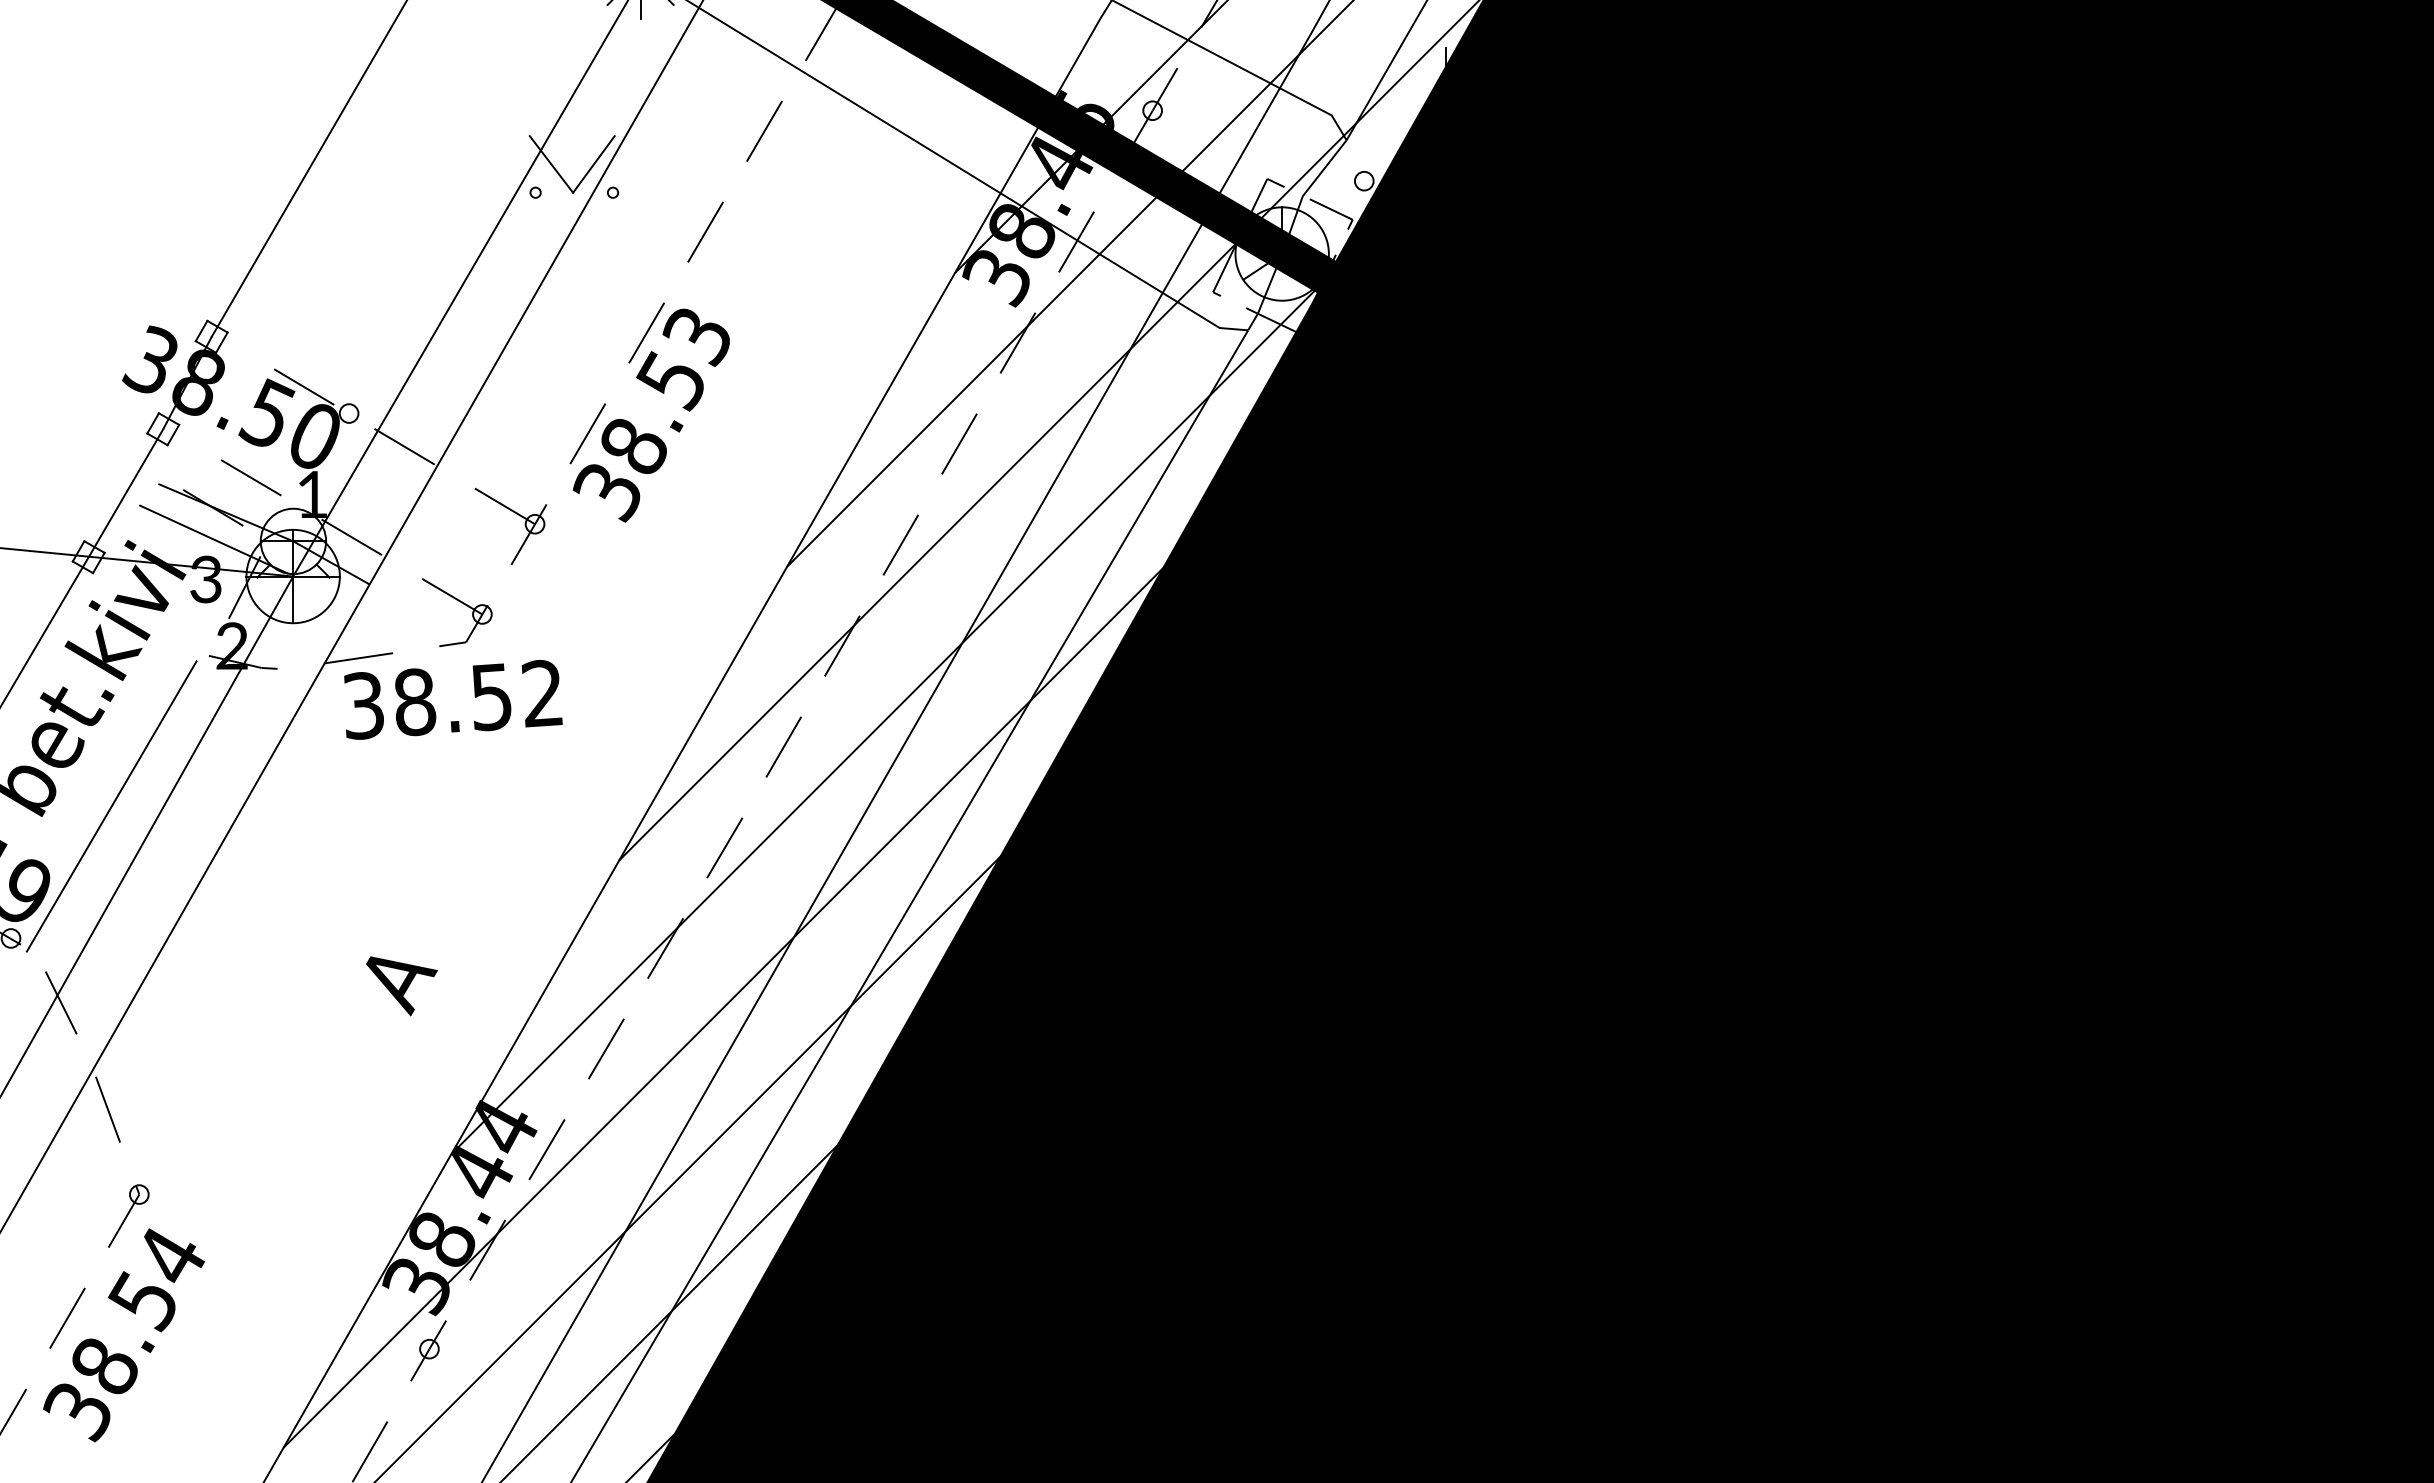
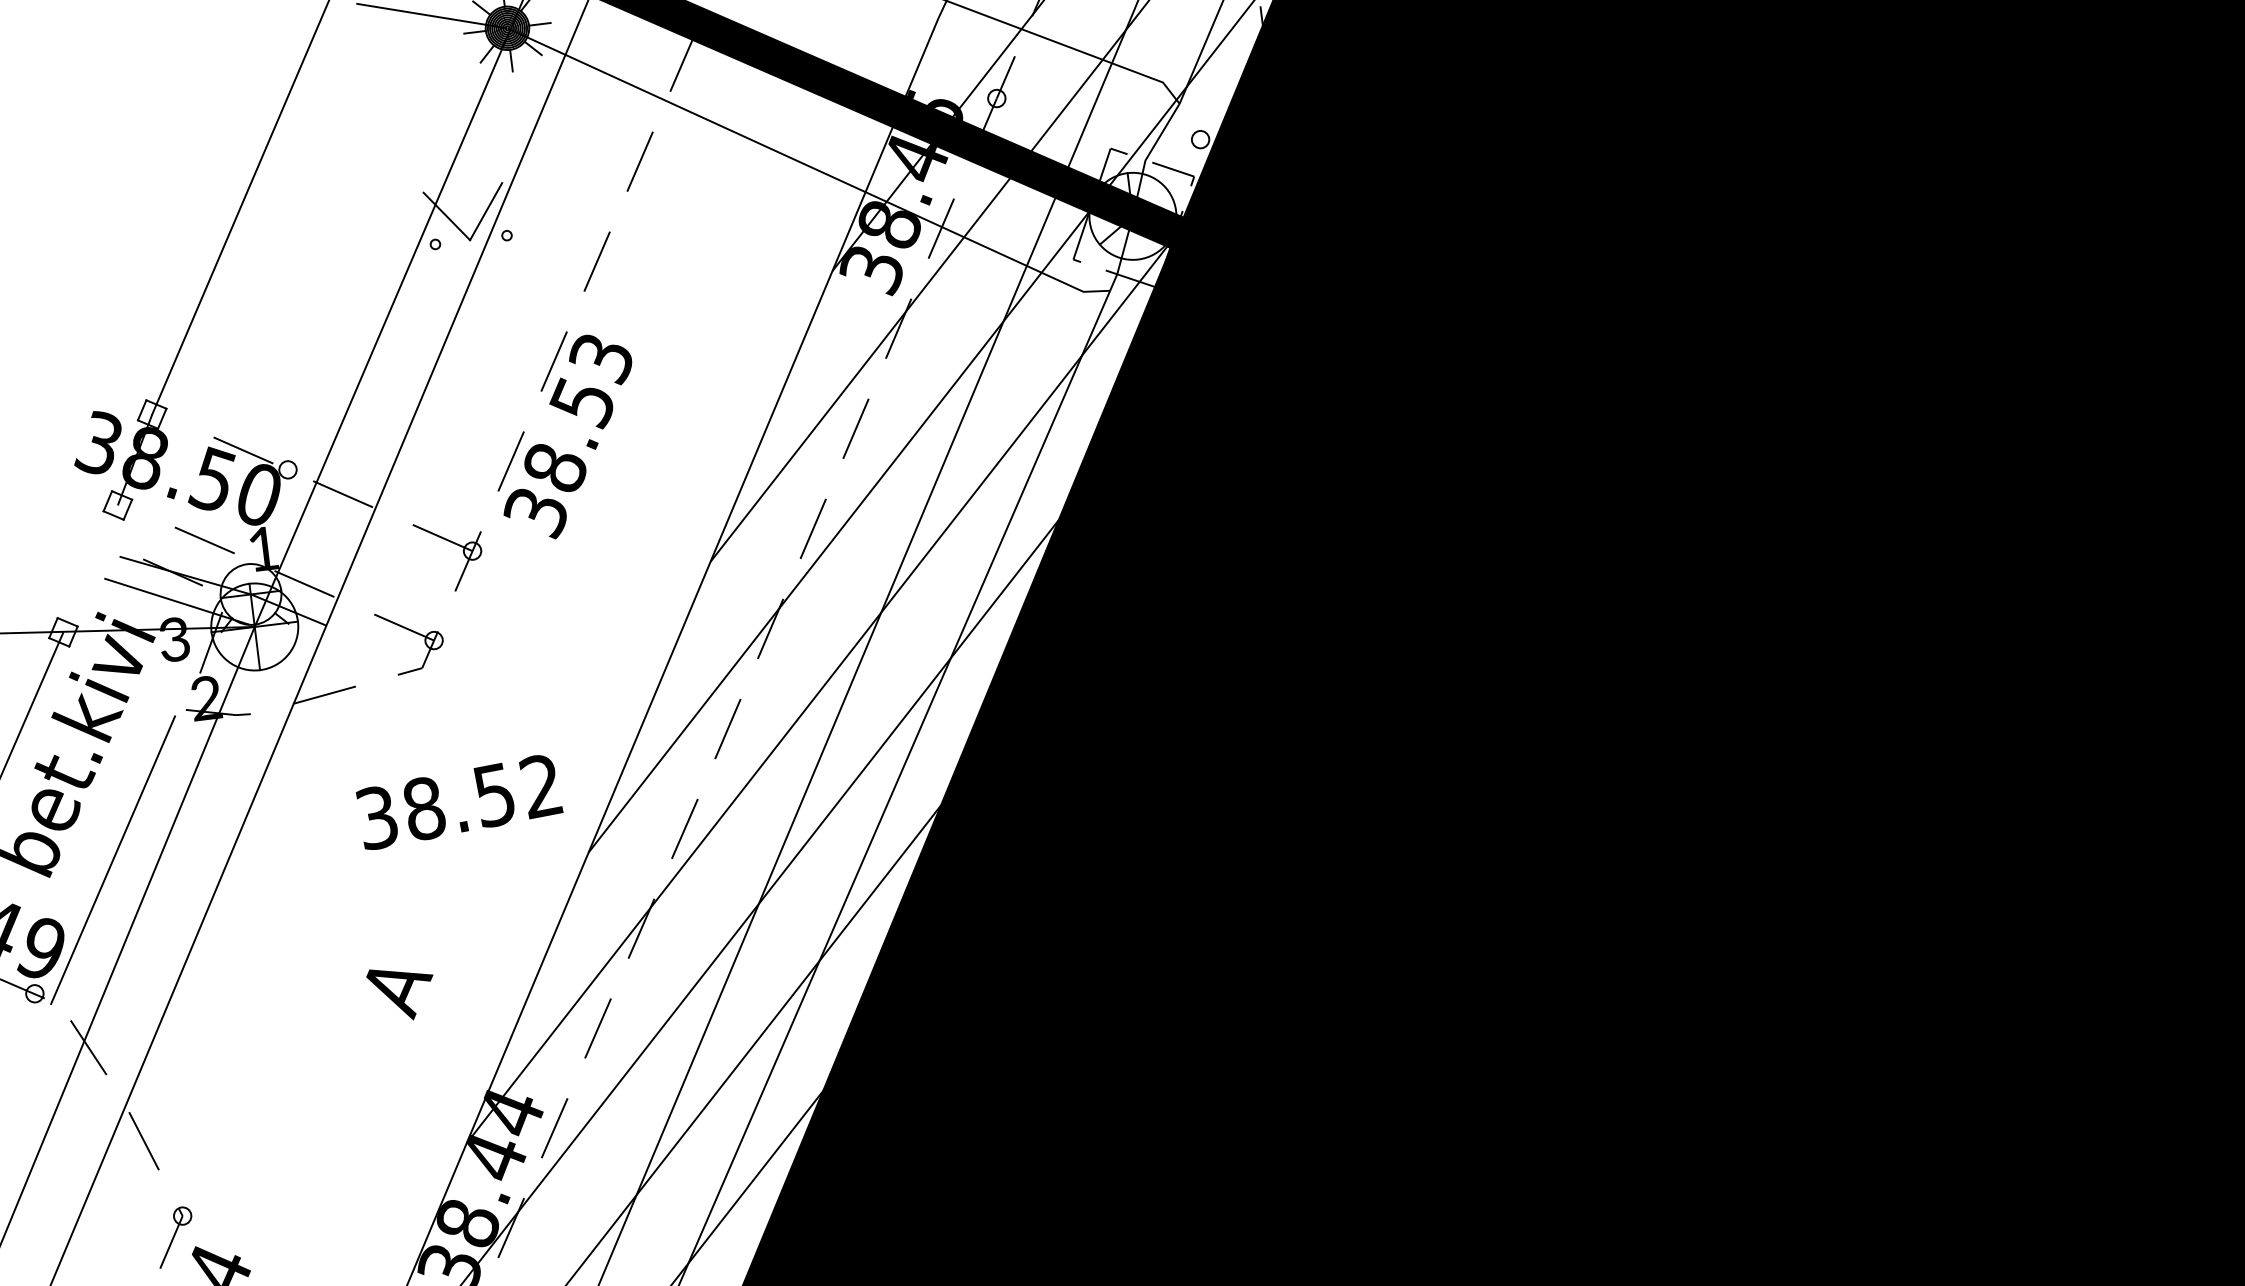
line: (125, 493) -> (90, 569), removed
text: (453, 699) -> (459, 801), moved

